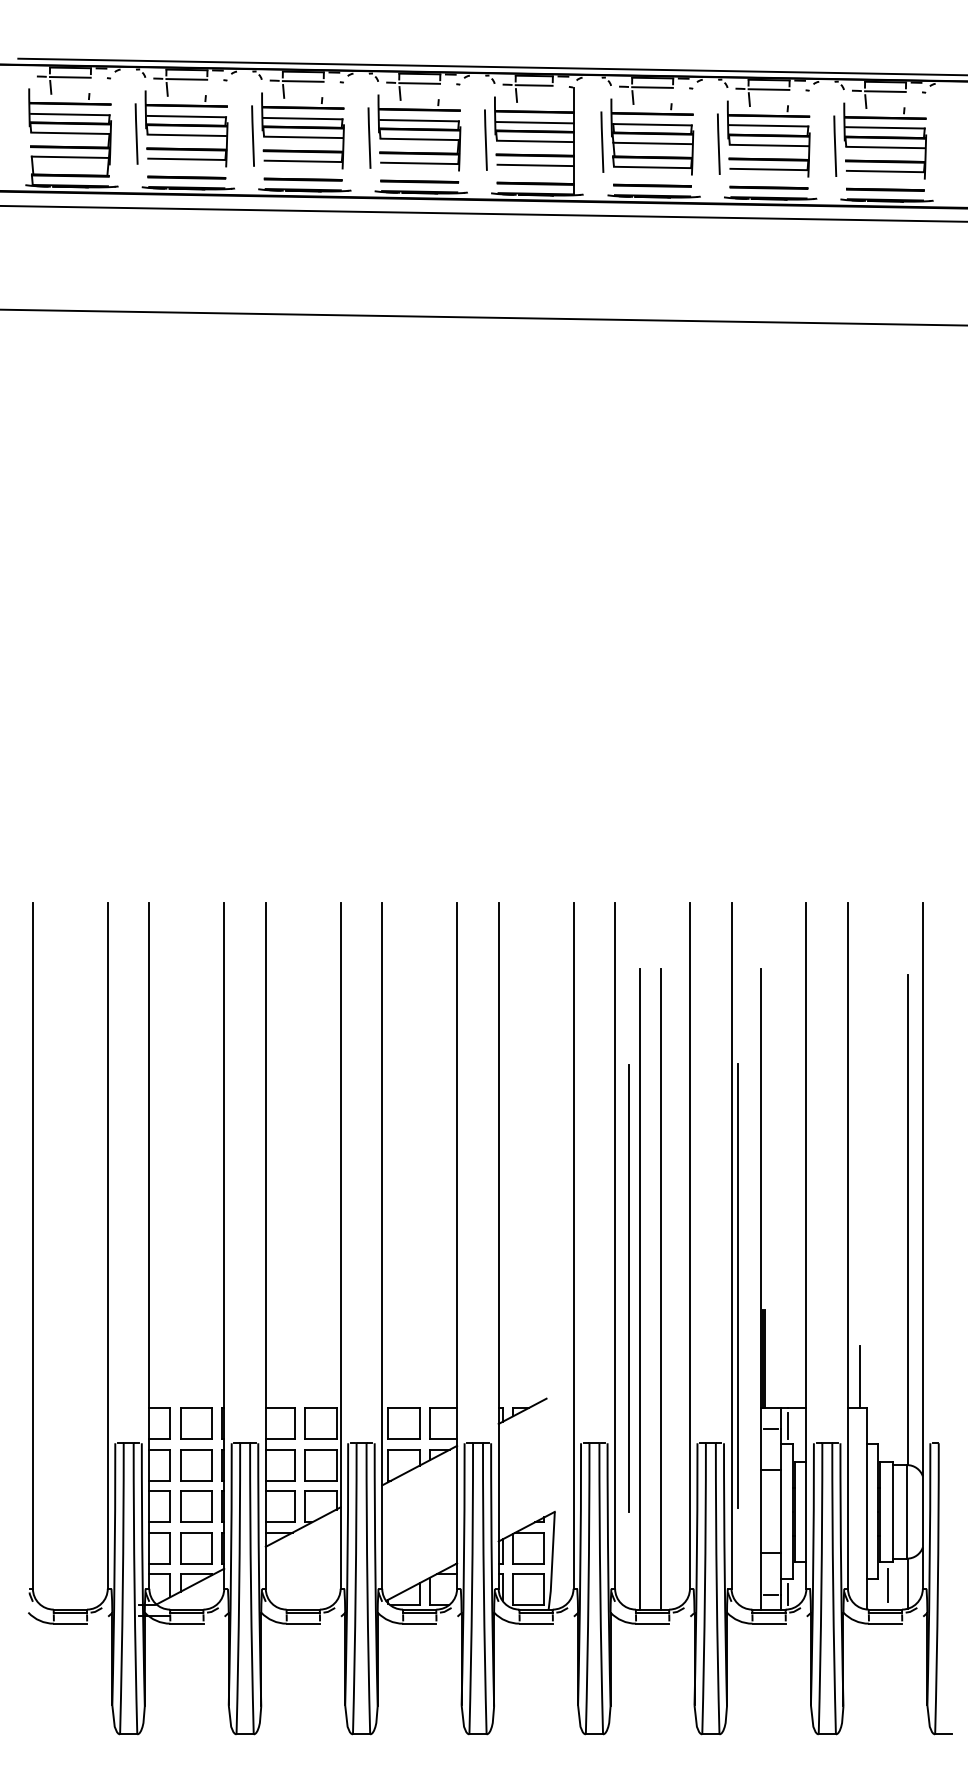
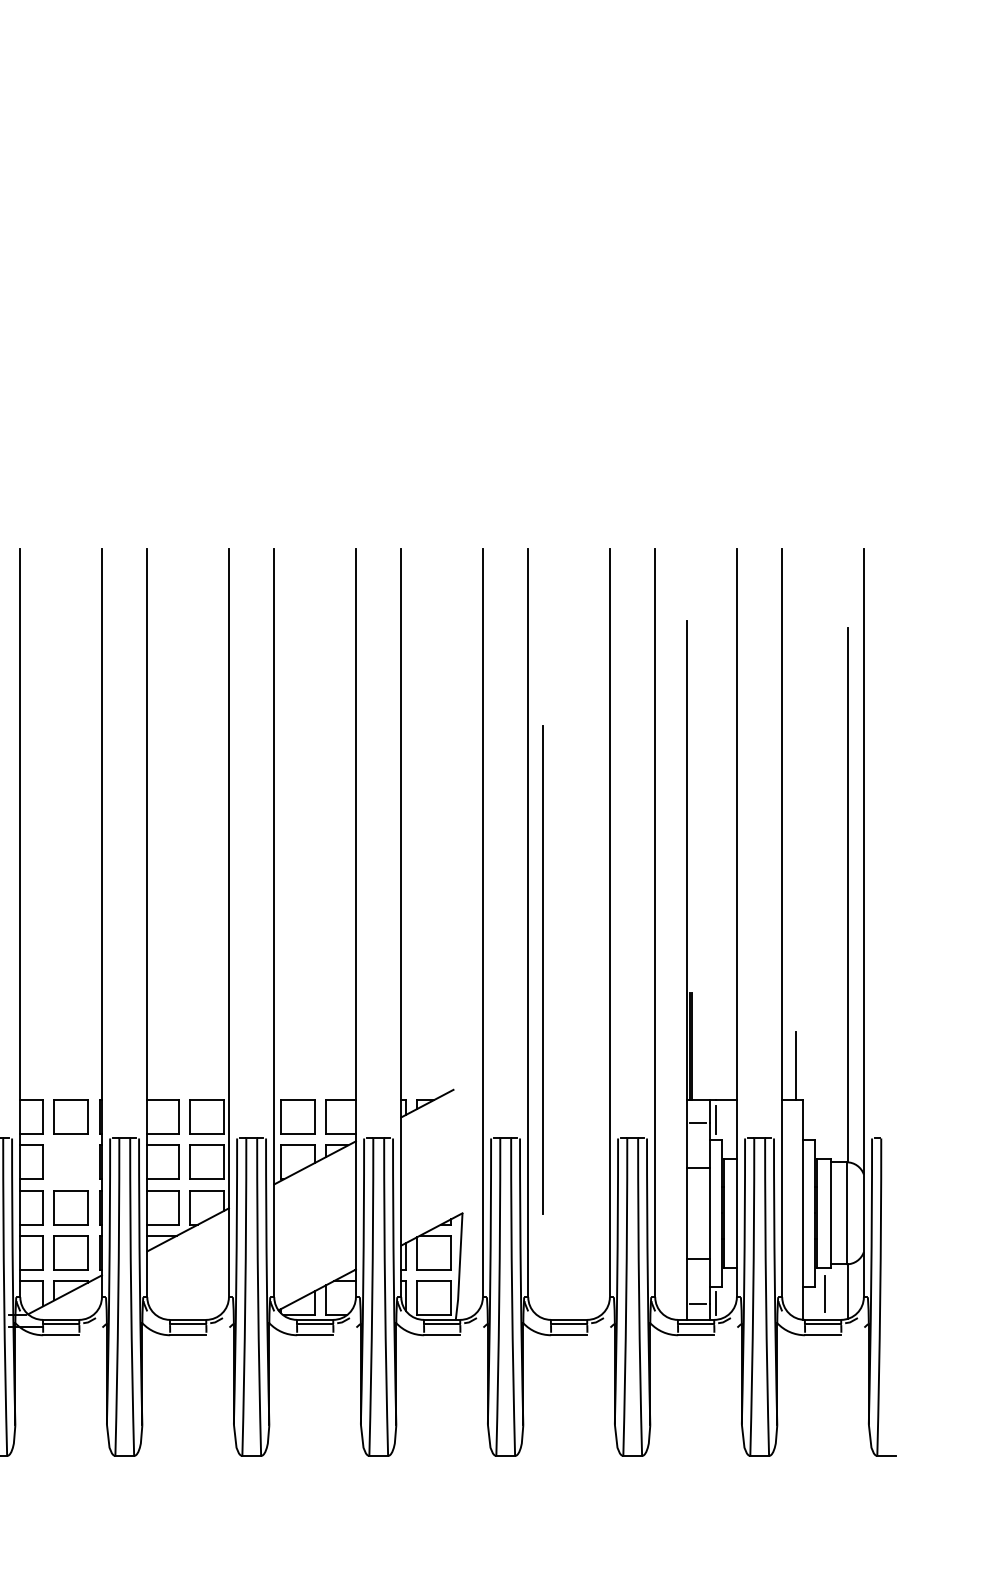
line: (737, 1286) -> (661, 967), removed
line: (640, 1289) -> (555, 970), removed
line: (660, 1289) -> (577, 970), removed
part: (196, 1465) -> (71, 1162), removed

